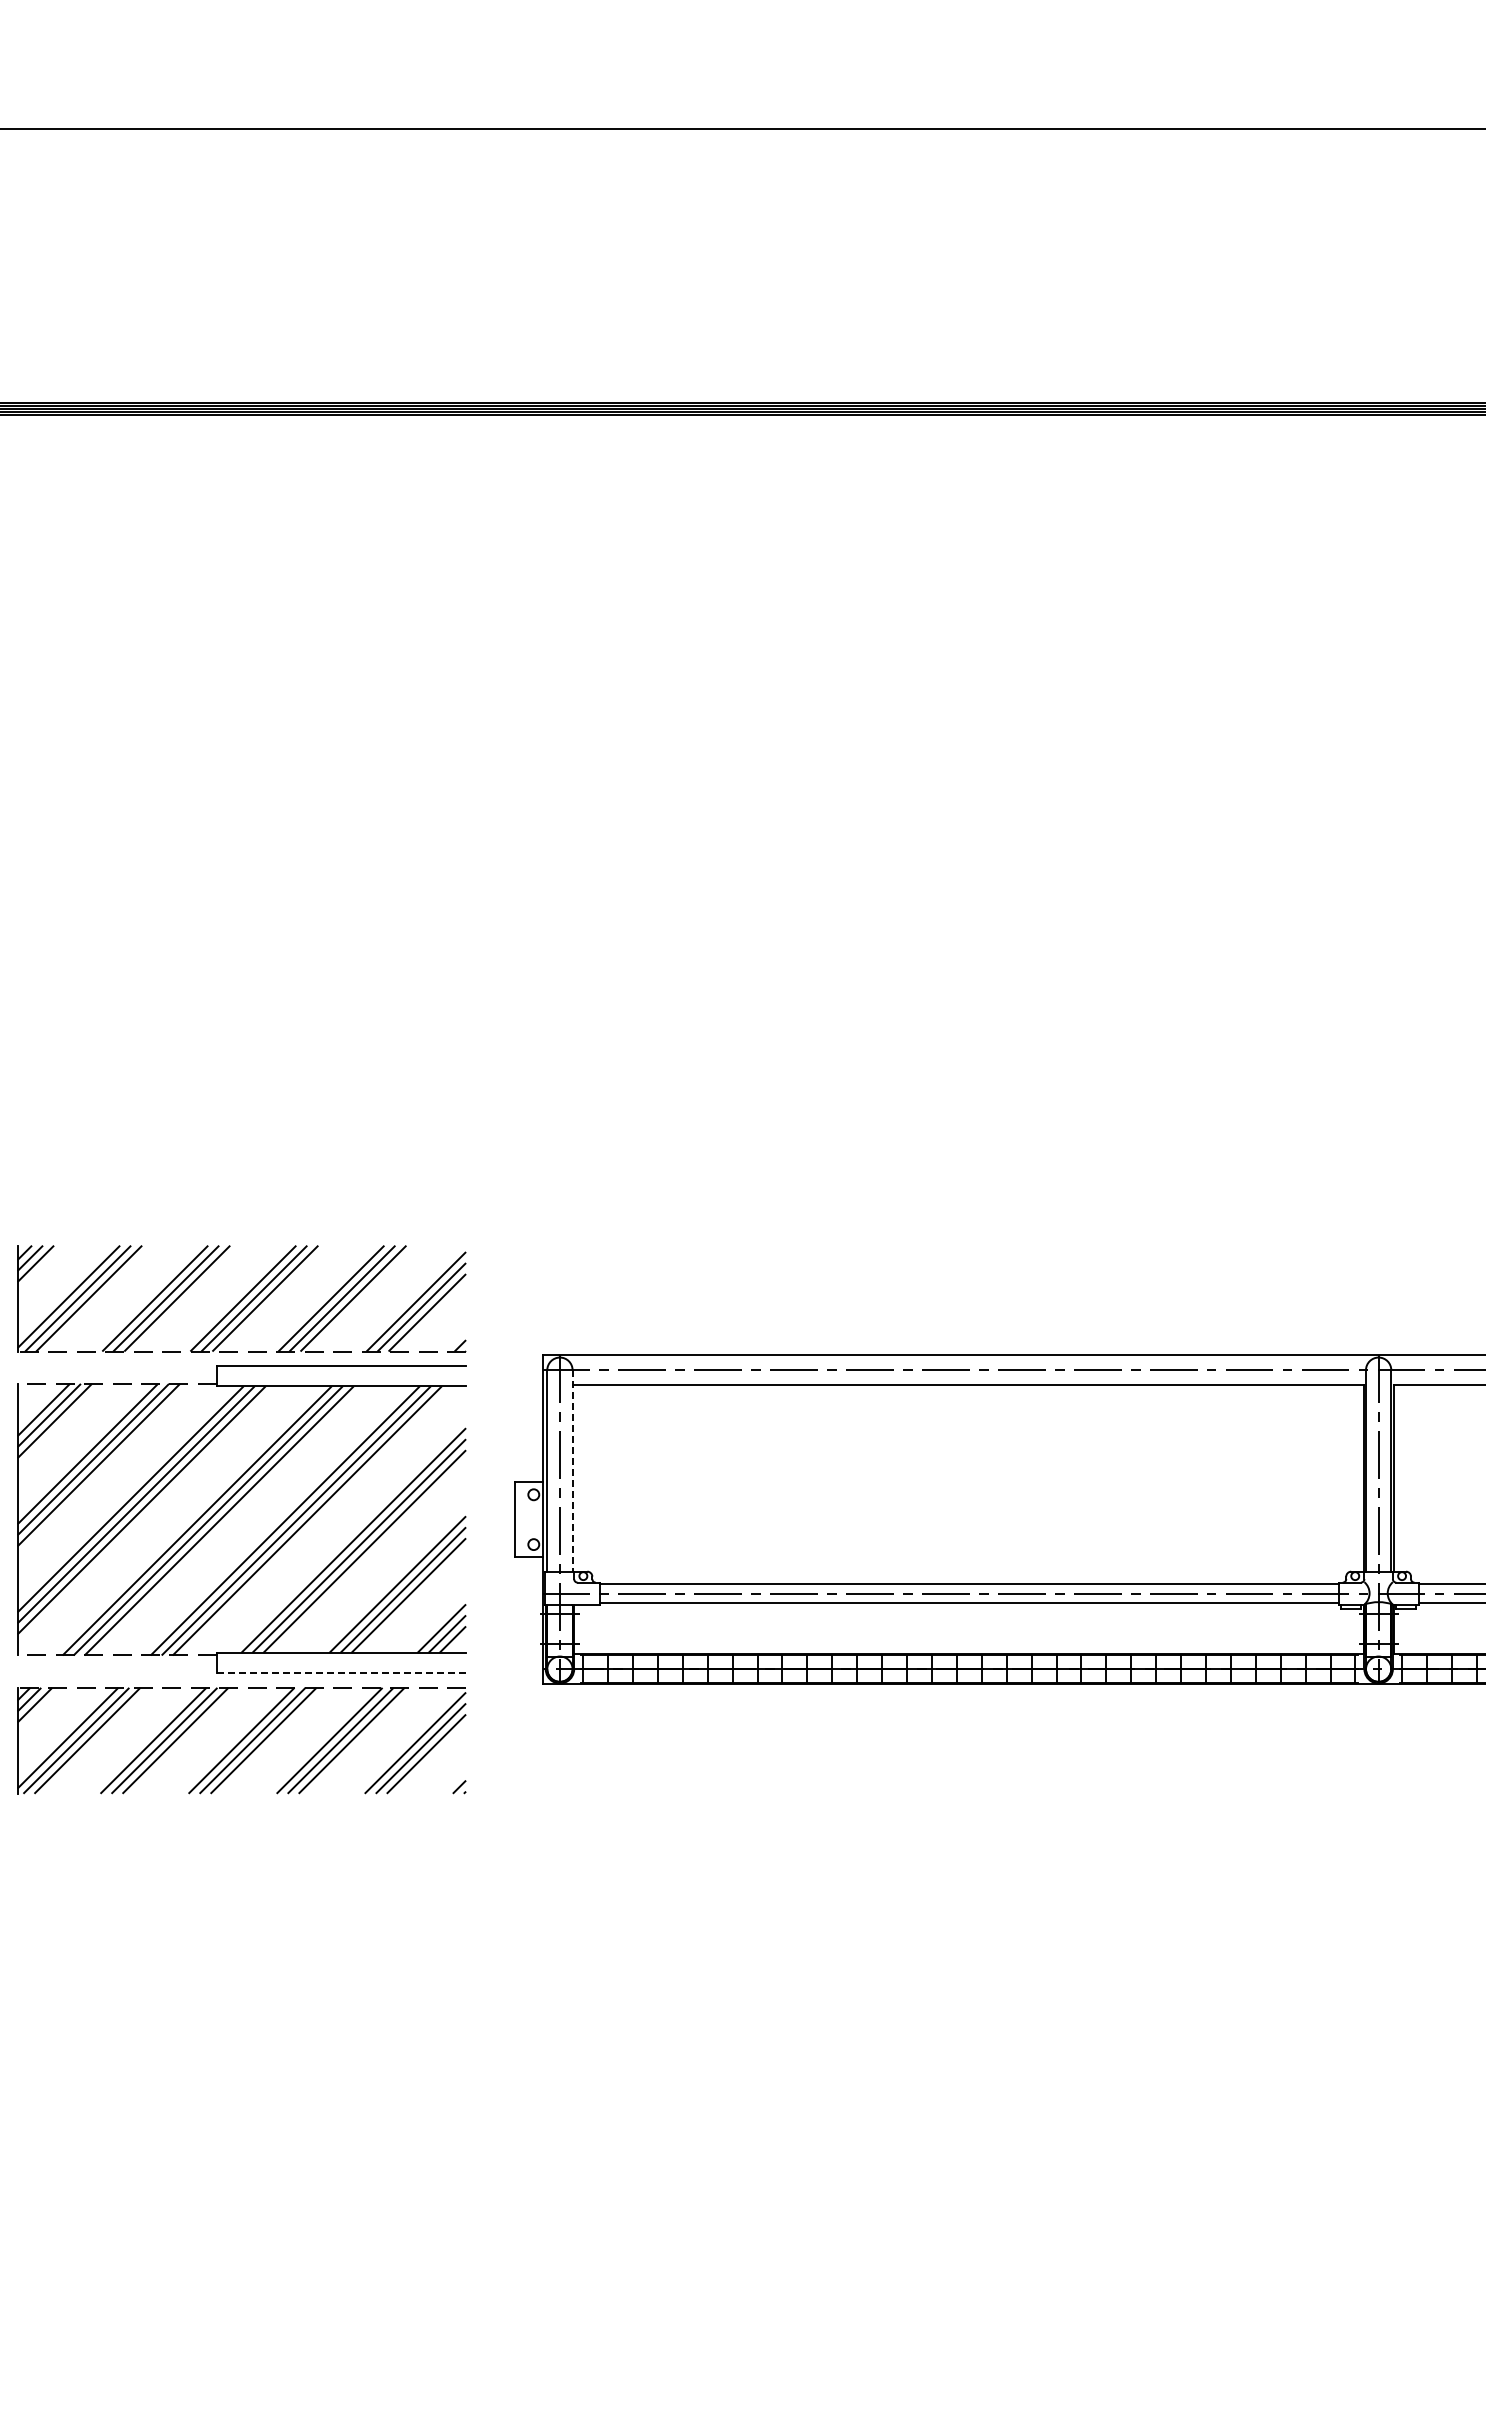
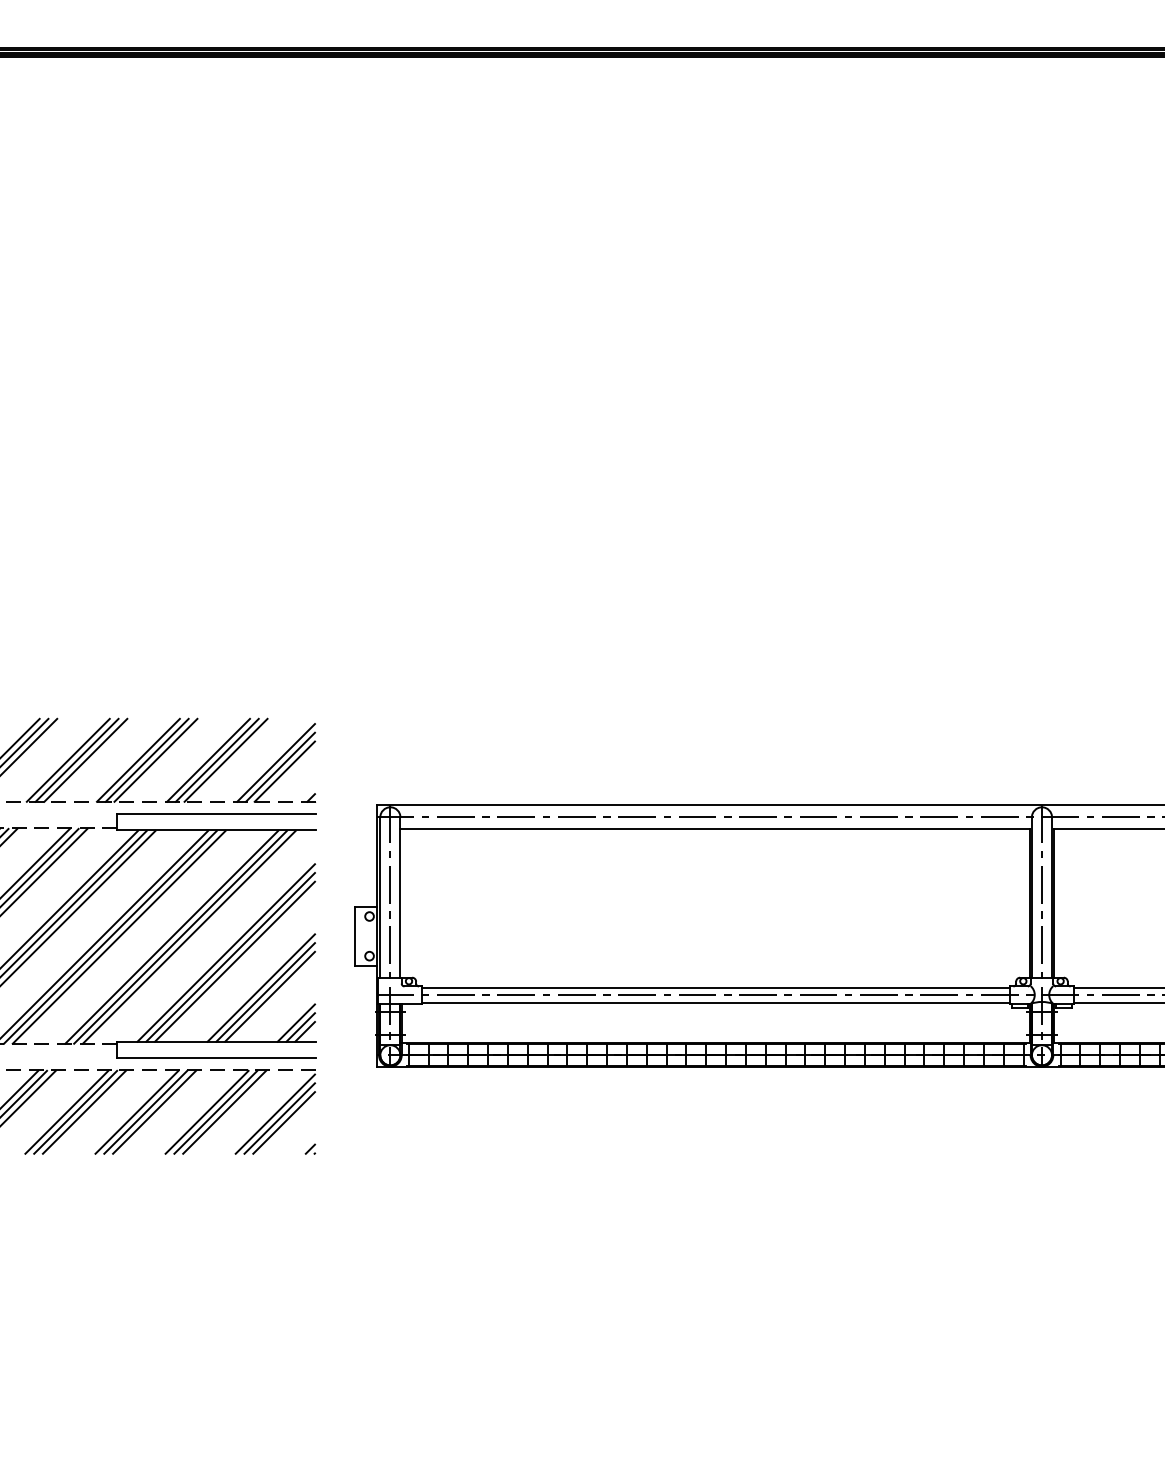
line: (572, 1470) -> (400, 897), dashed -> solid
line: (341, 1672) -> (216, 1057), dashed -> solid

